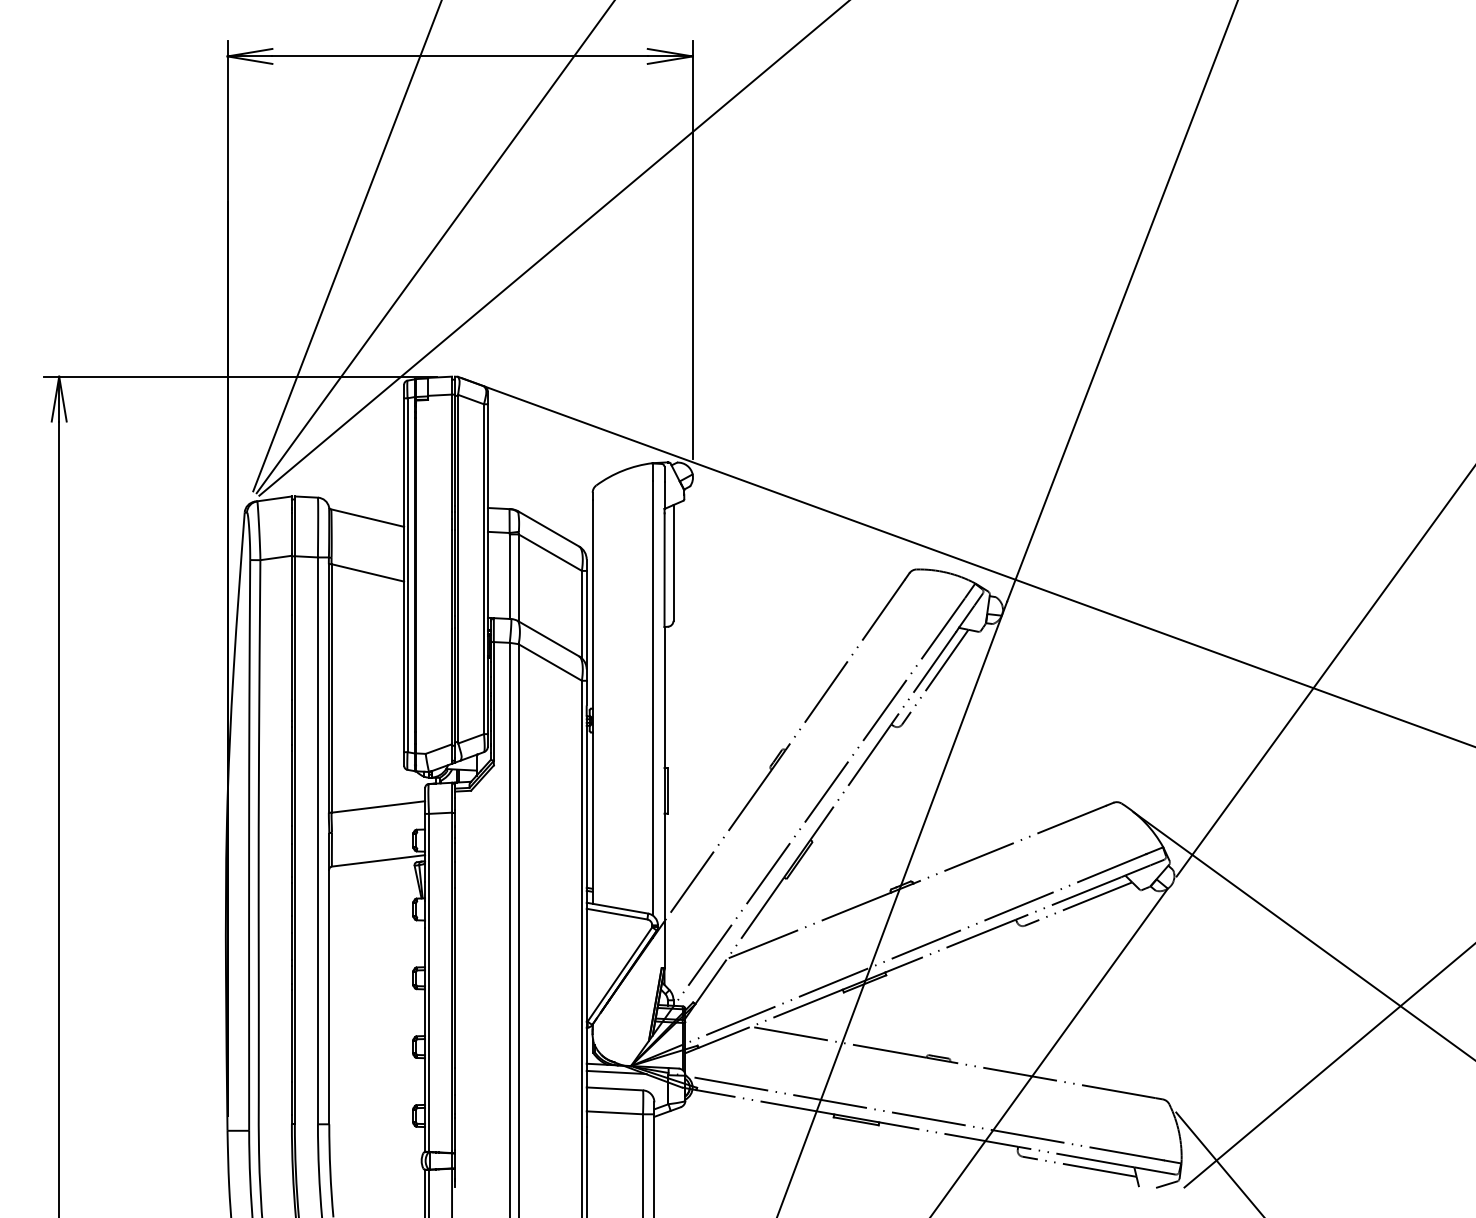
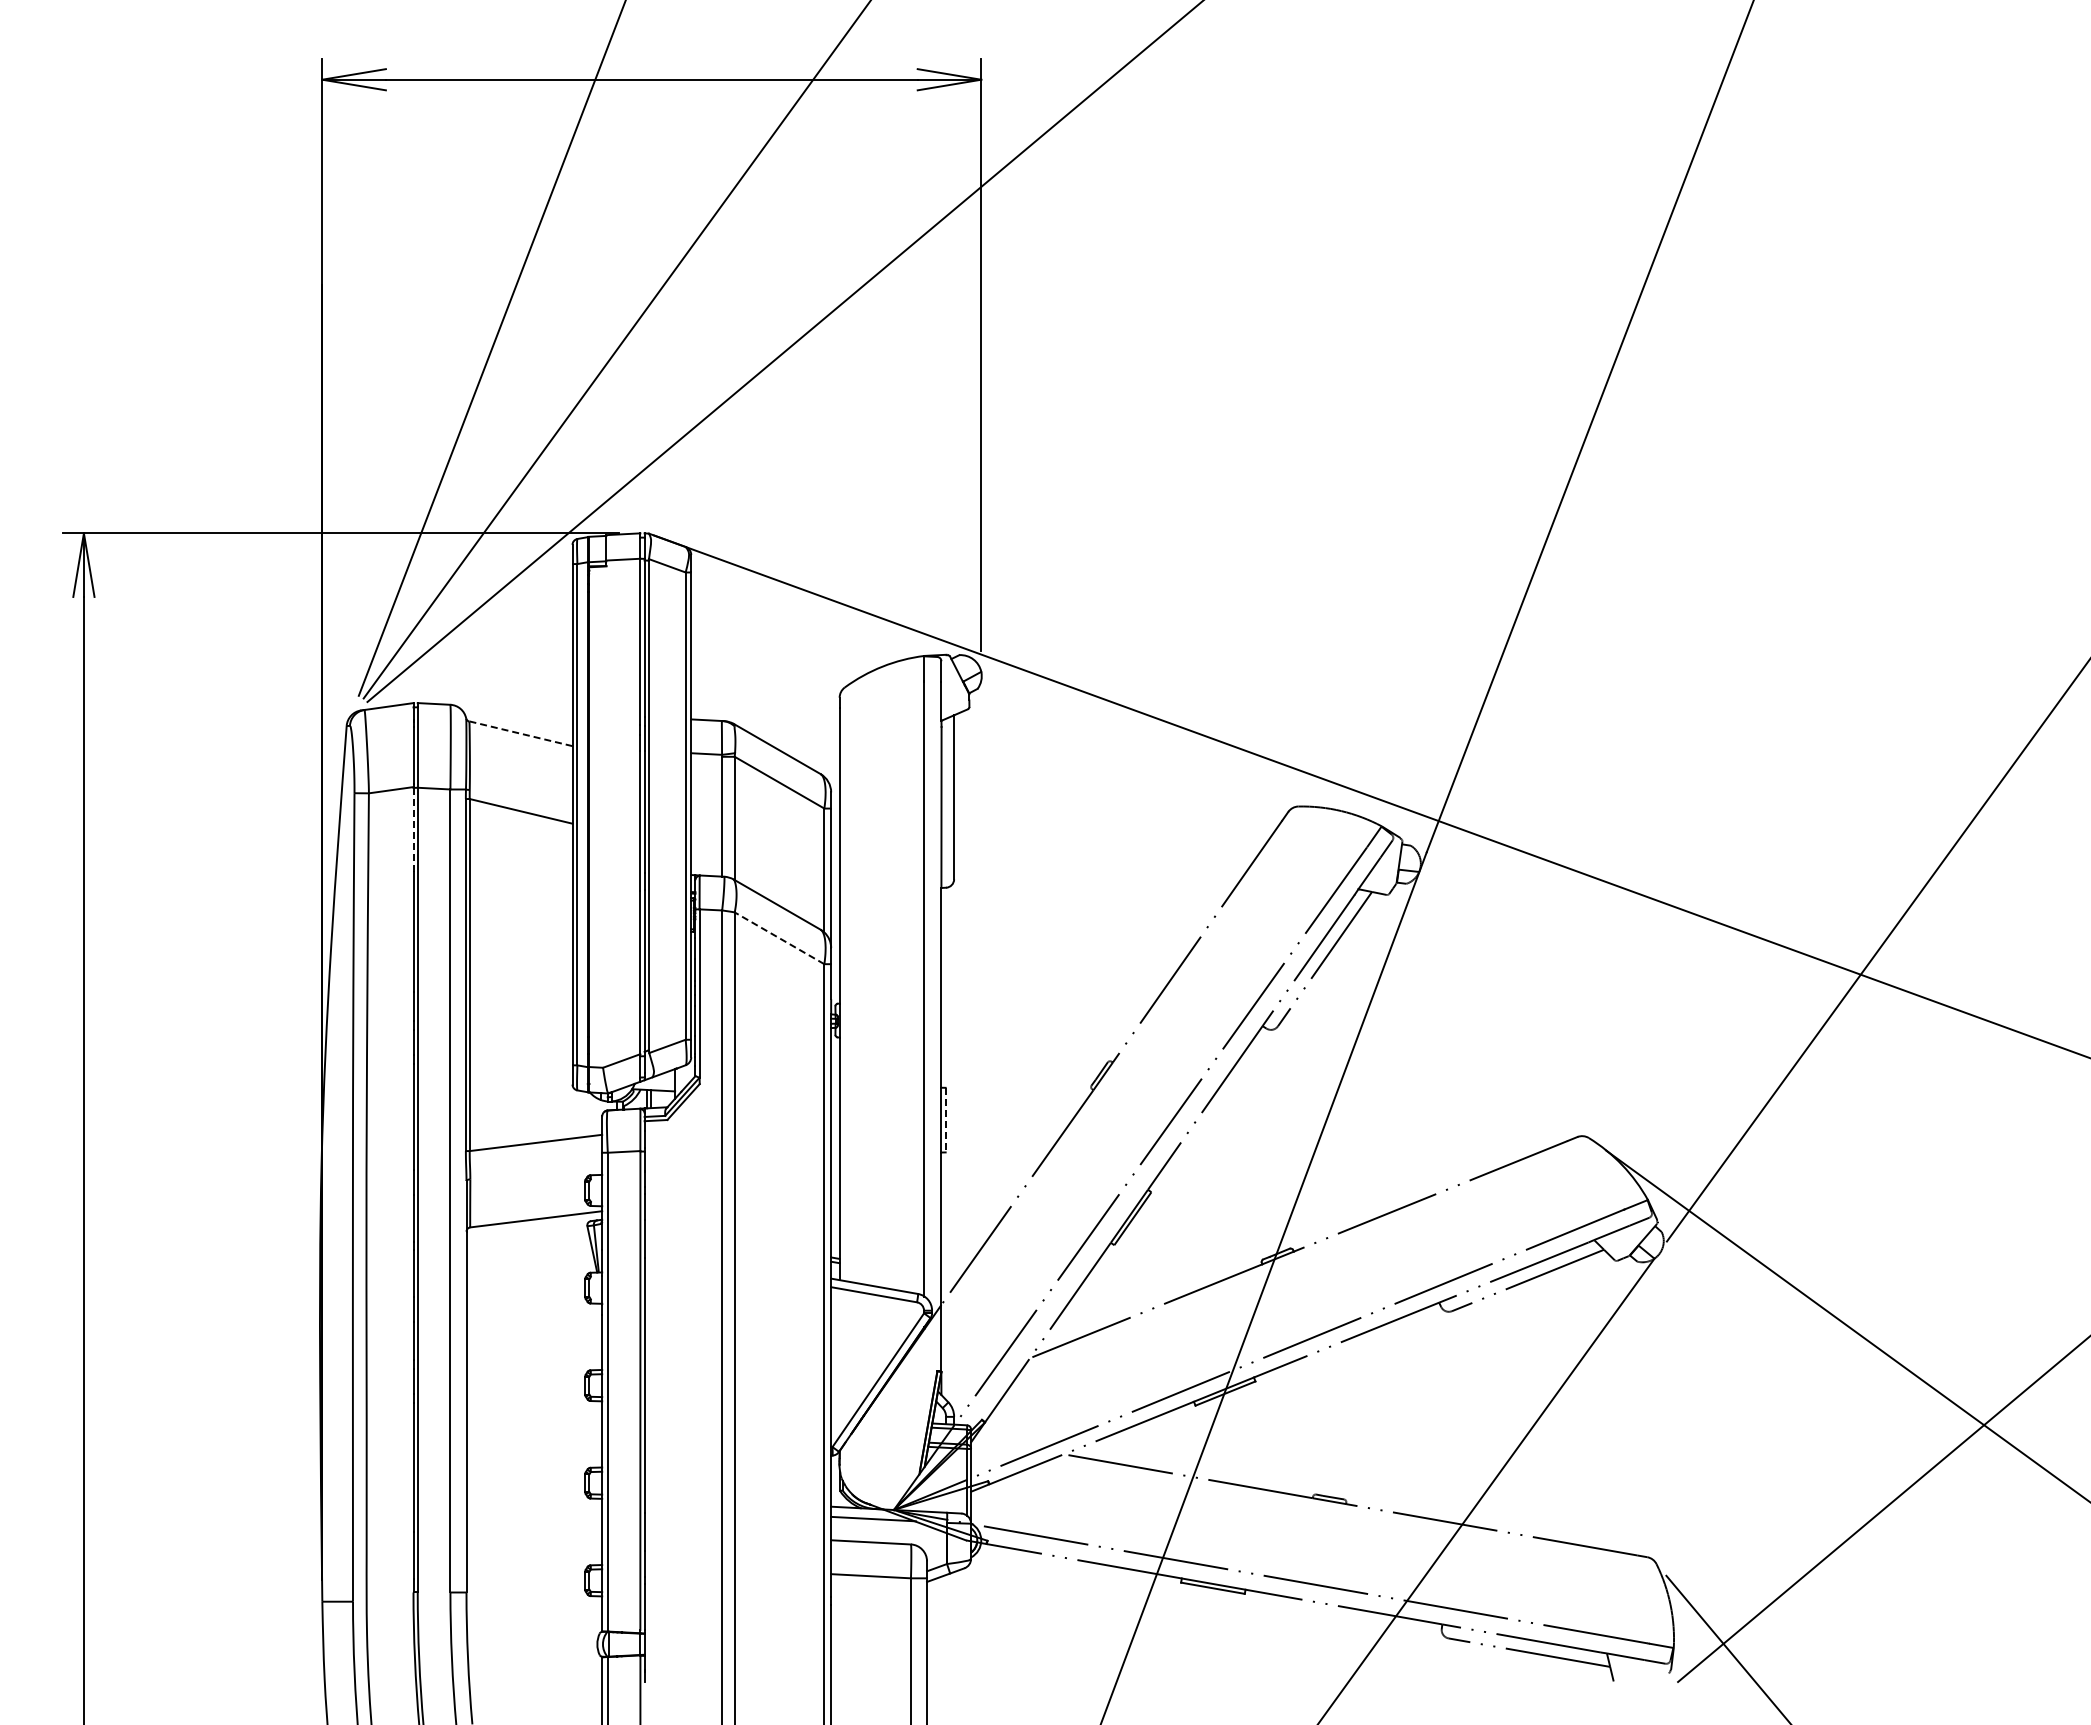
line: (367, 517) -> (520, 733), solid -> dashed
line: (291, 585) -> (413, 829), solid -> dashed
line: (550, 662) -> (779, 938), solid -> dashed
line: (667, 791) -> (945, 1120), solid -> dashed
line: (1166, 1184) -> (1652, 1677), removed

